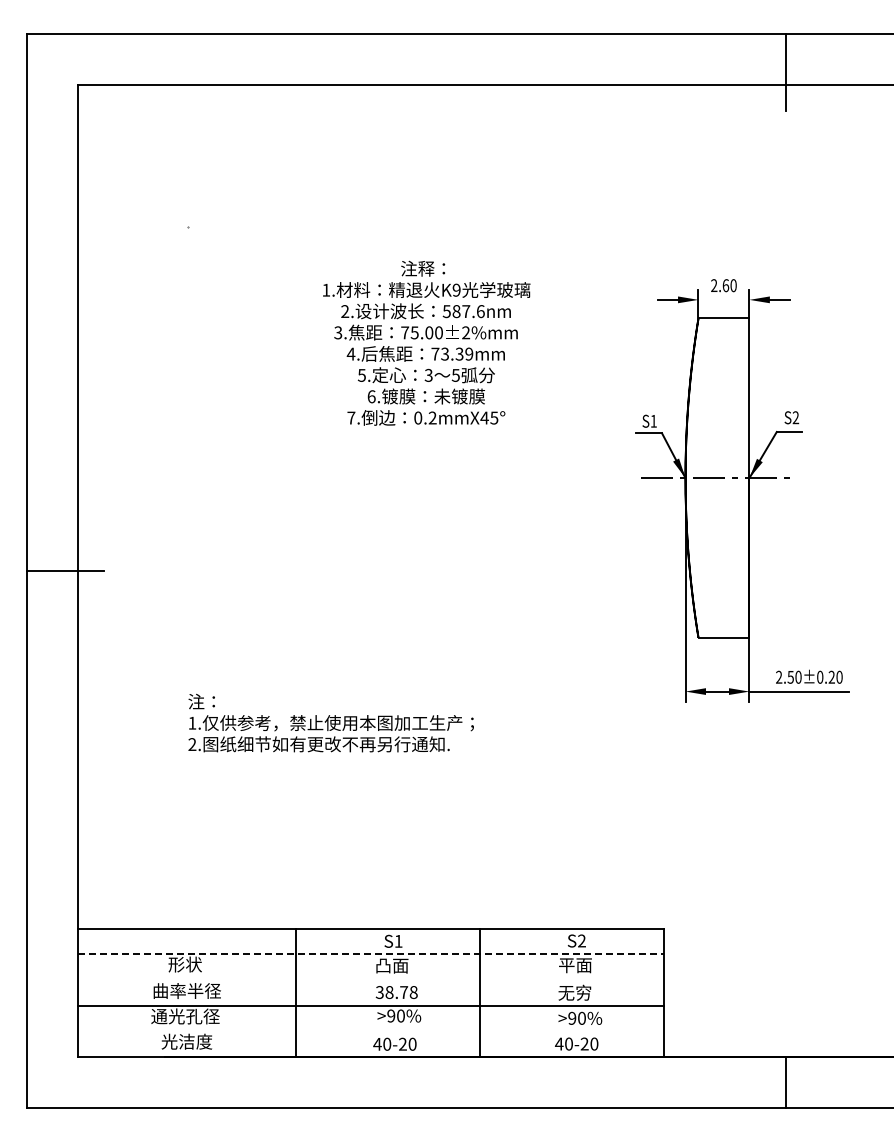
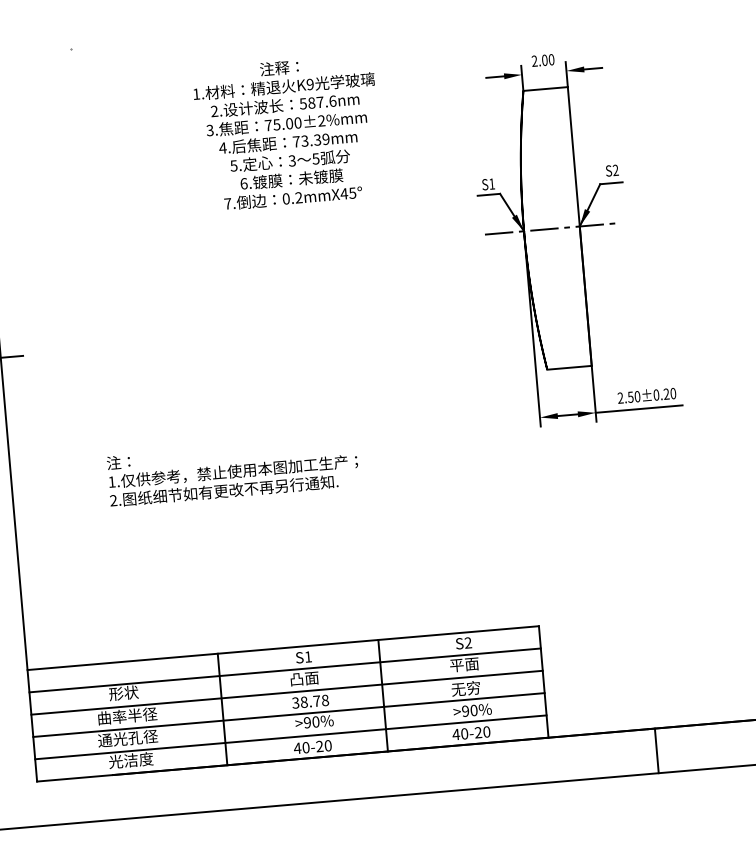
text: (725, 285) -> (544, 60), 2.60 -> 2.00
line: (371, 954) -> (285, 670), dashed -> solid
line: (370, 979) -> (286, 692), added
line: (370, 1031) -> (290, 737), added

